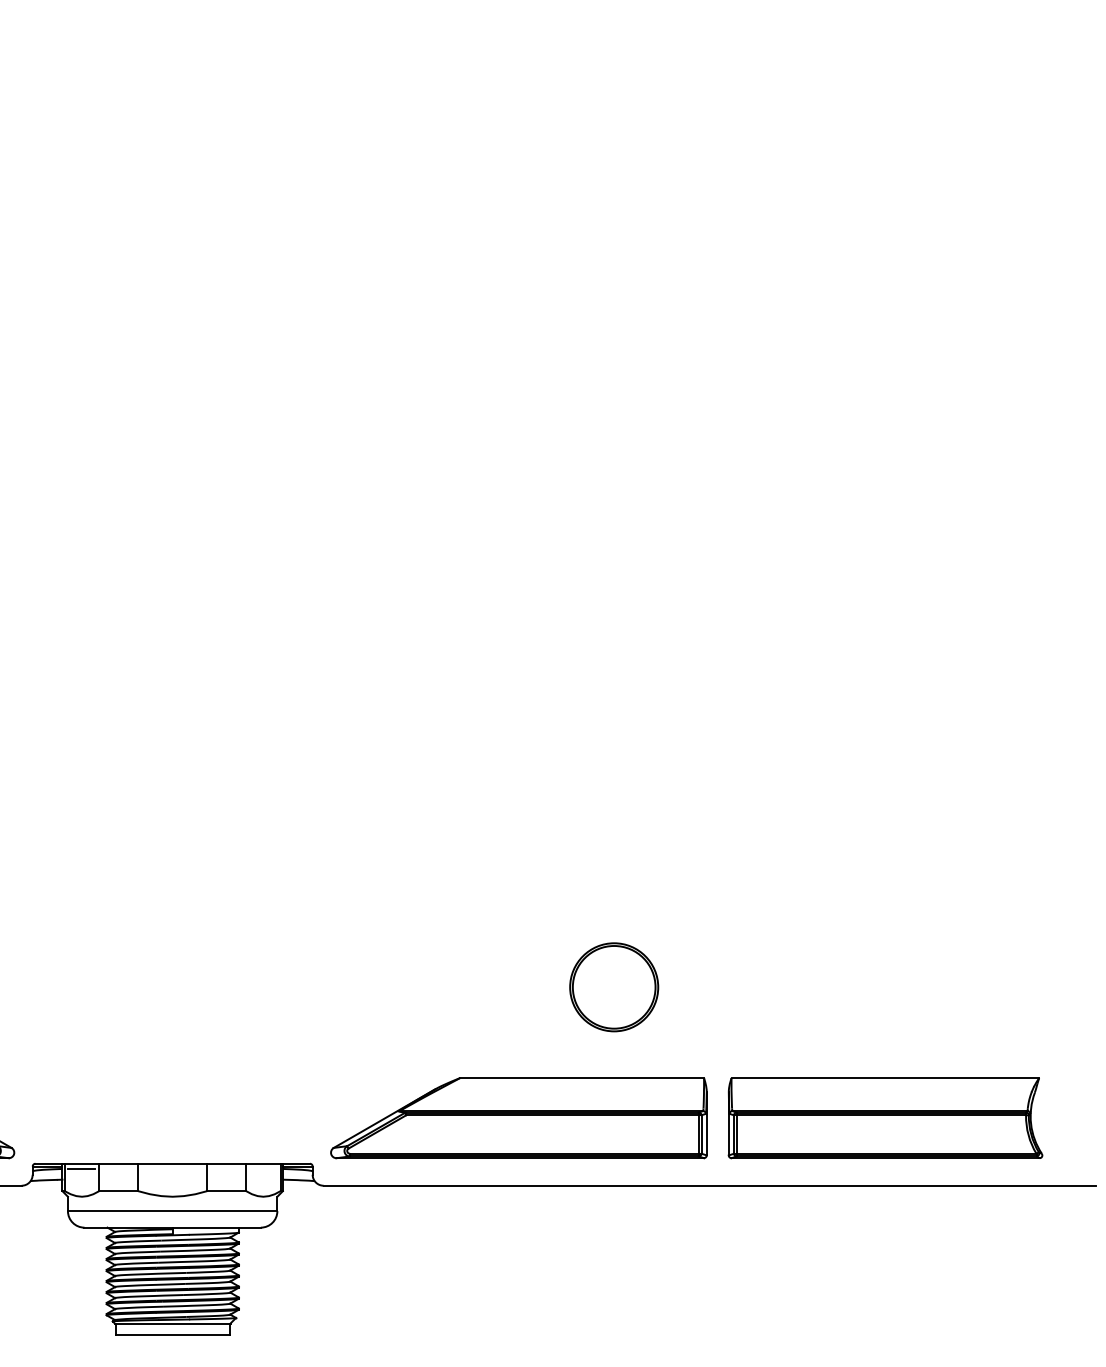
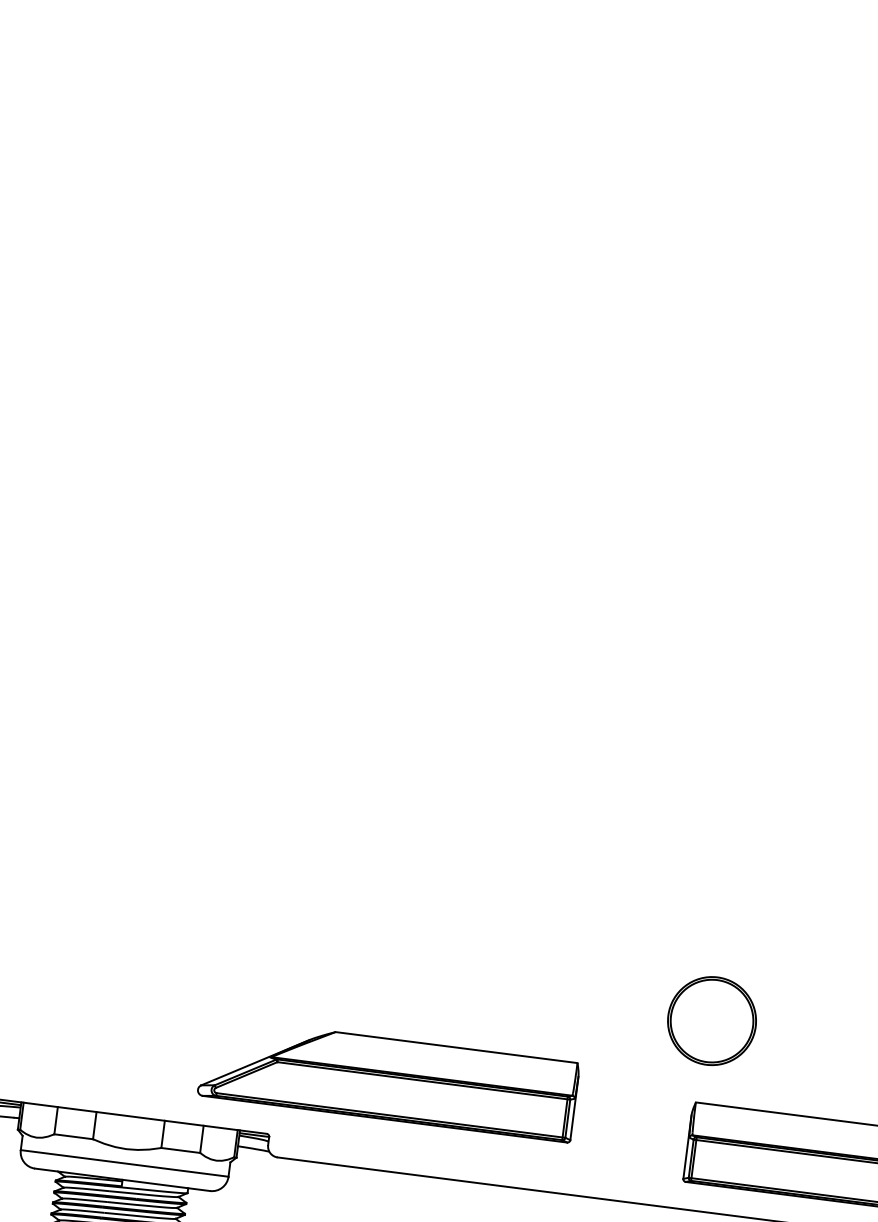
part: (614, 987) -> (712, 1021), moved
part: (518, 1118) -> (388, 1079), moved
line: (81, 1169) -> (39, 1110), removed

